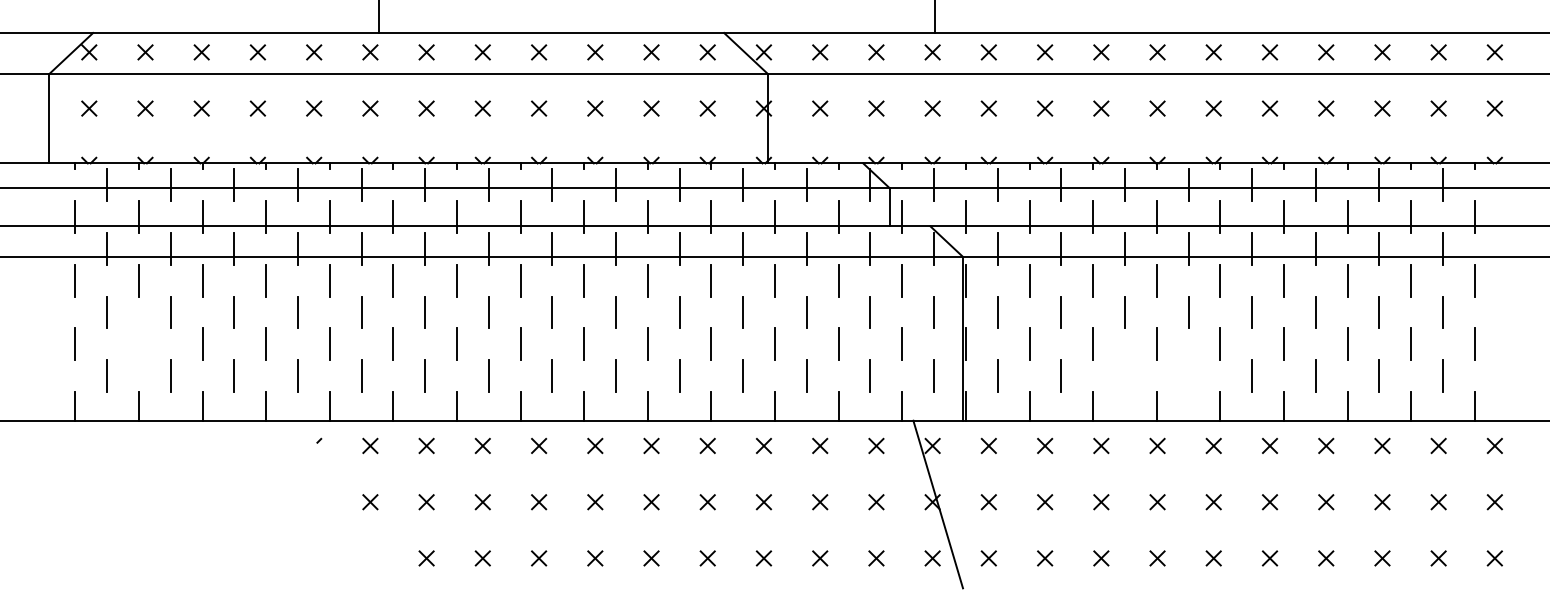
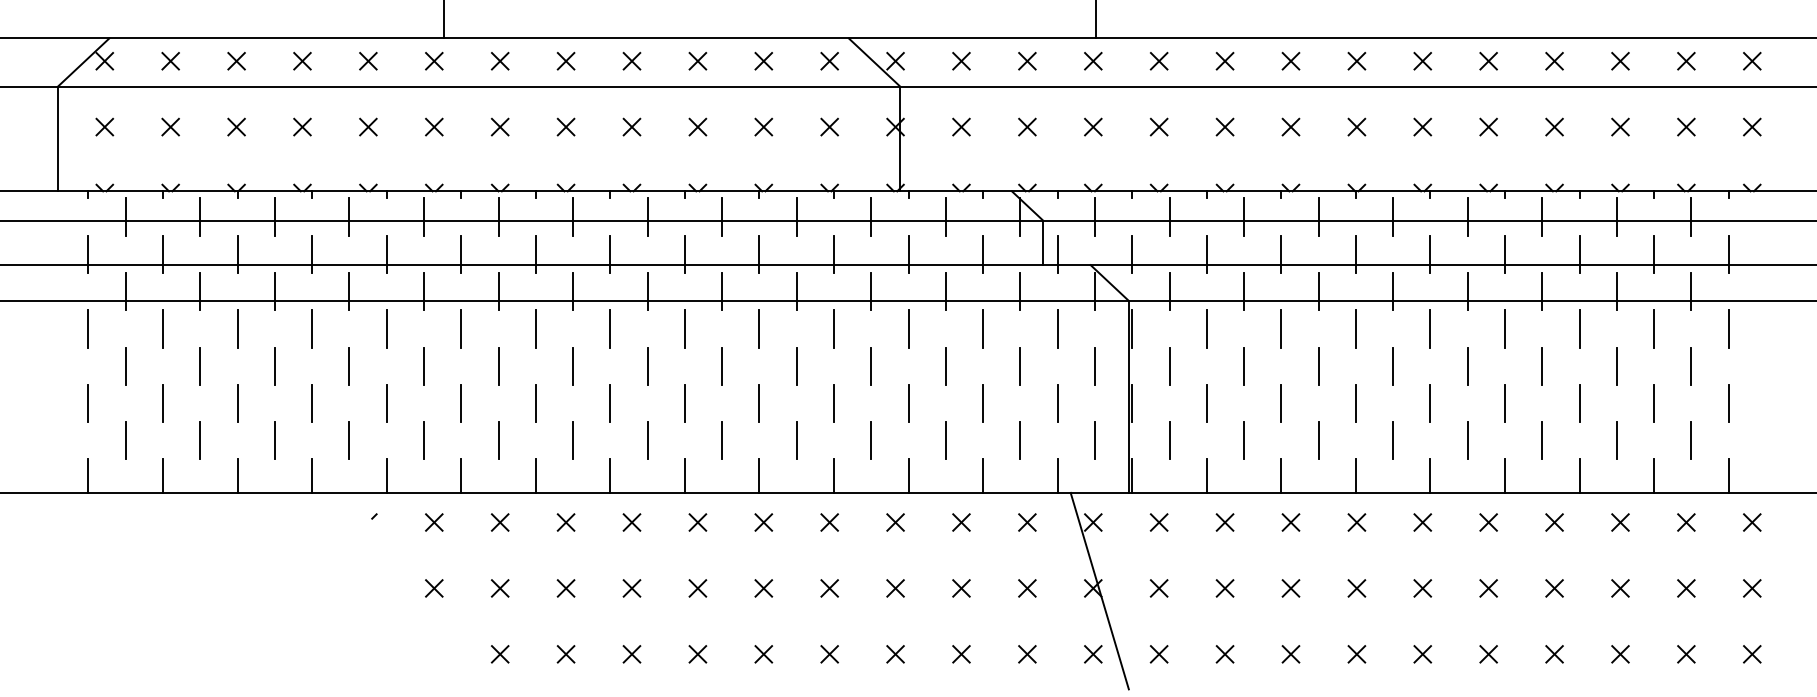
line: (138, 344) -> (162, 403), added
line: (1124, 375) -> (1318, 440), added
line: (1188, 375) -> (1393, 440), added

